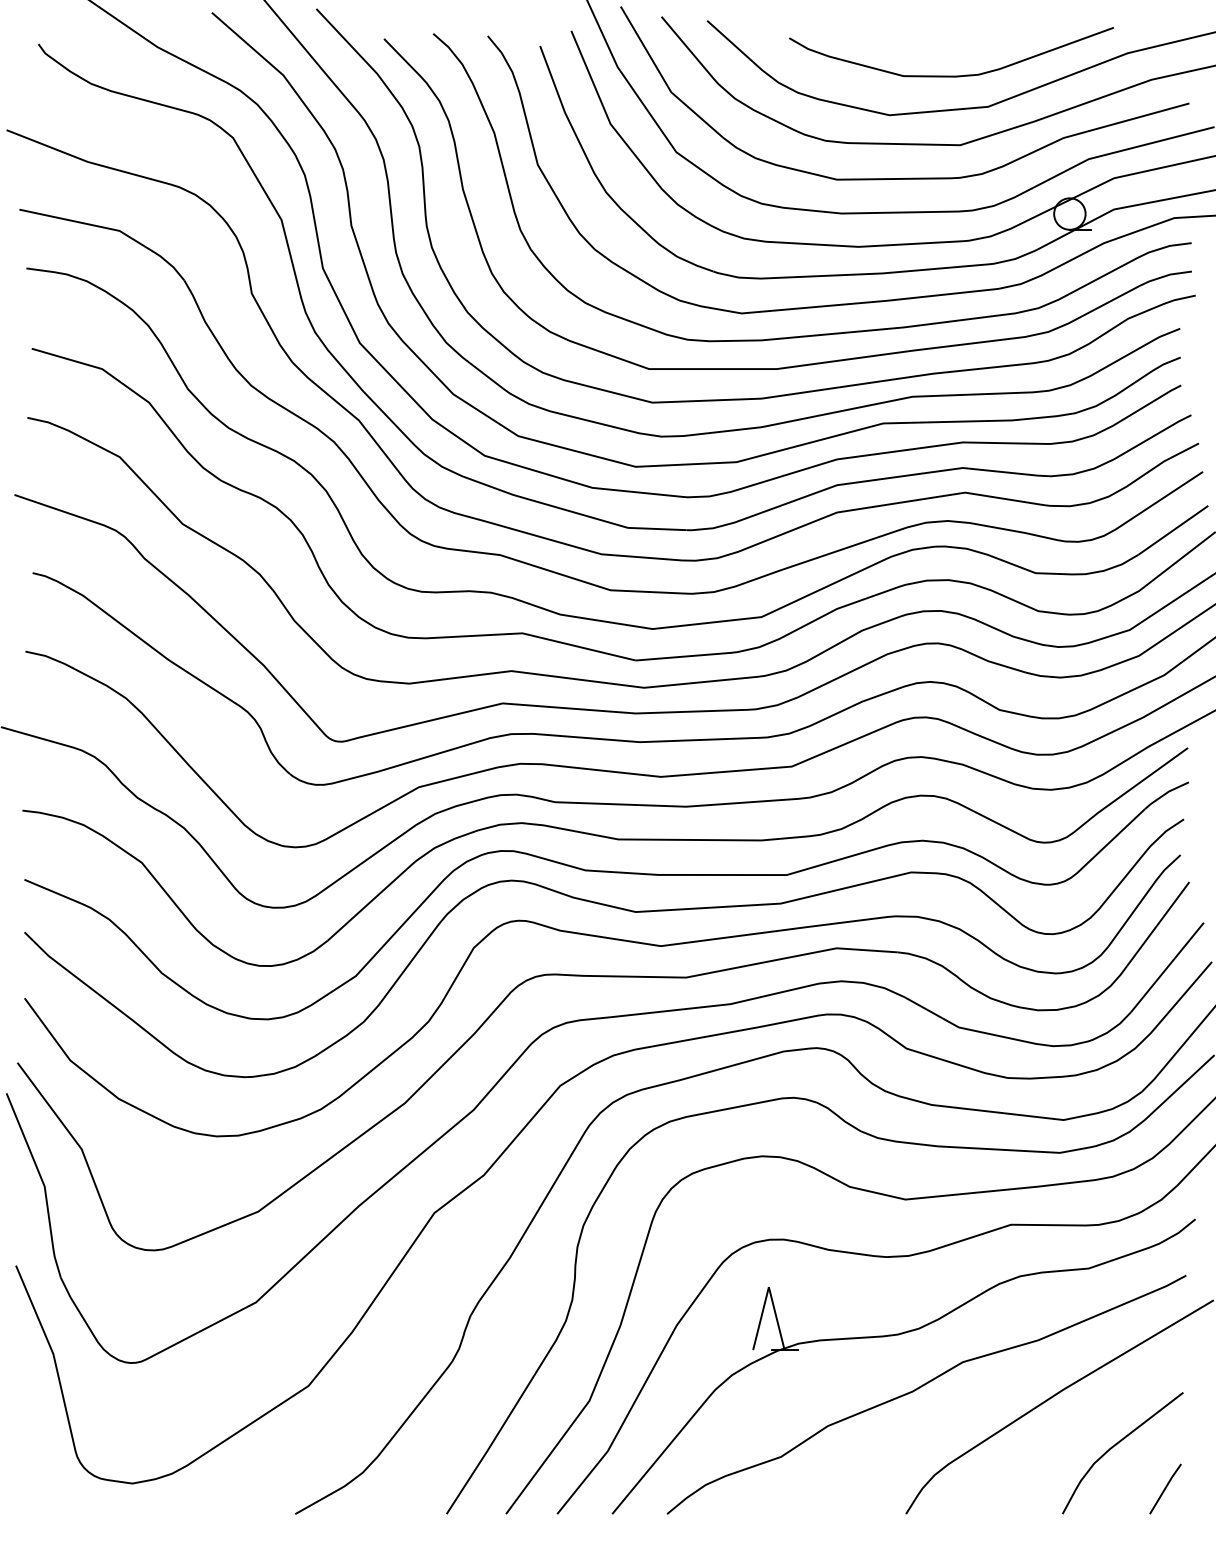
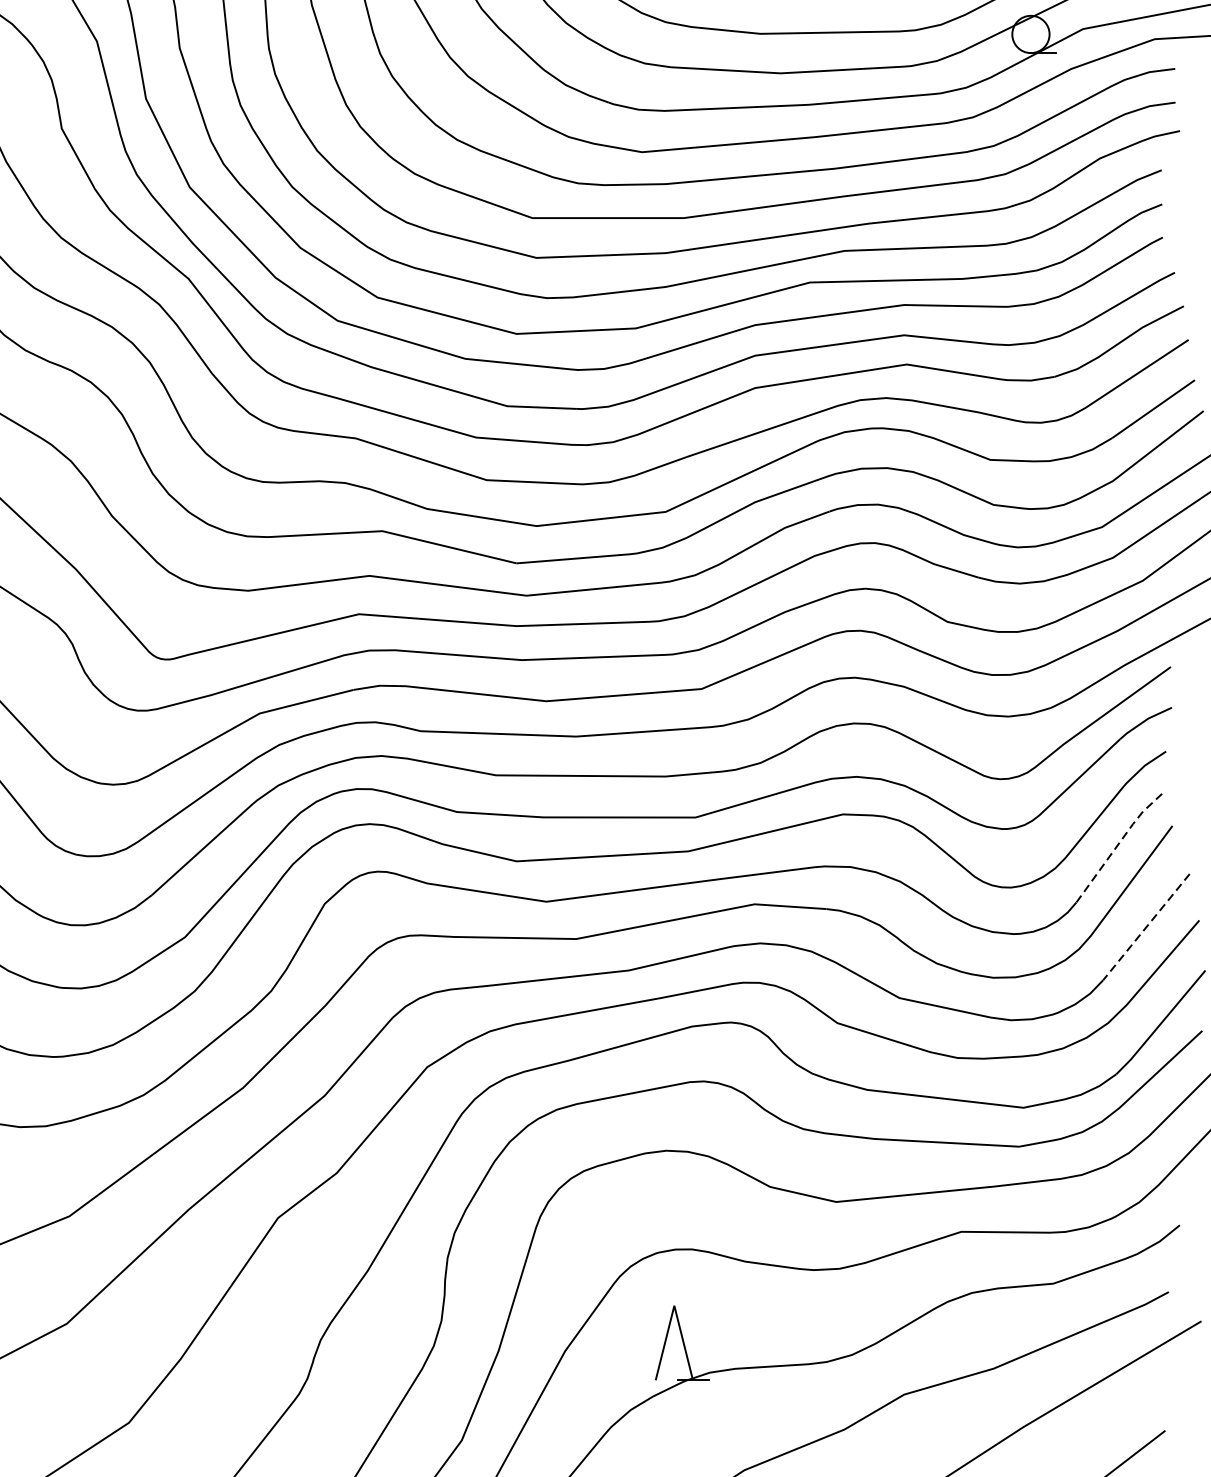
line: (1143, 898) -> (1118, 845), solid -> dashed
line: (1167, 967) -> (1146, 927), solid -> dashed

